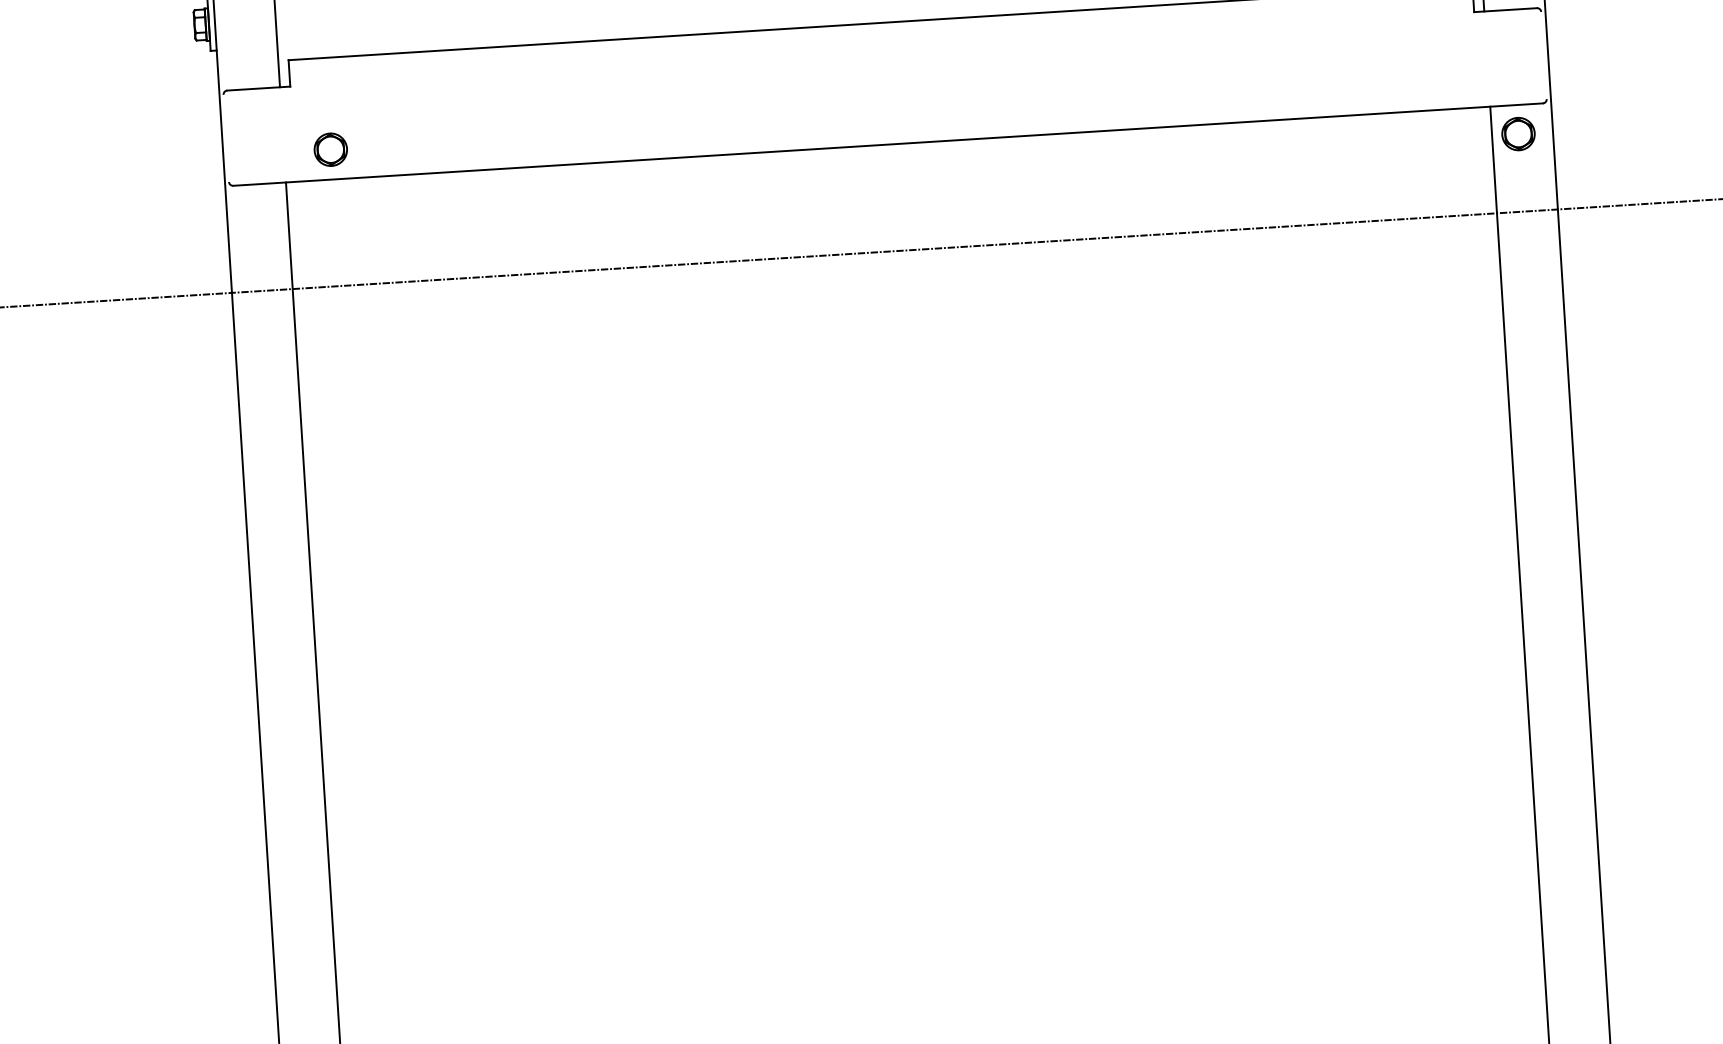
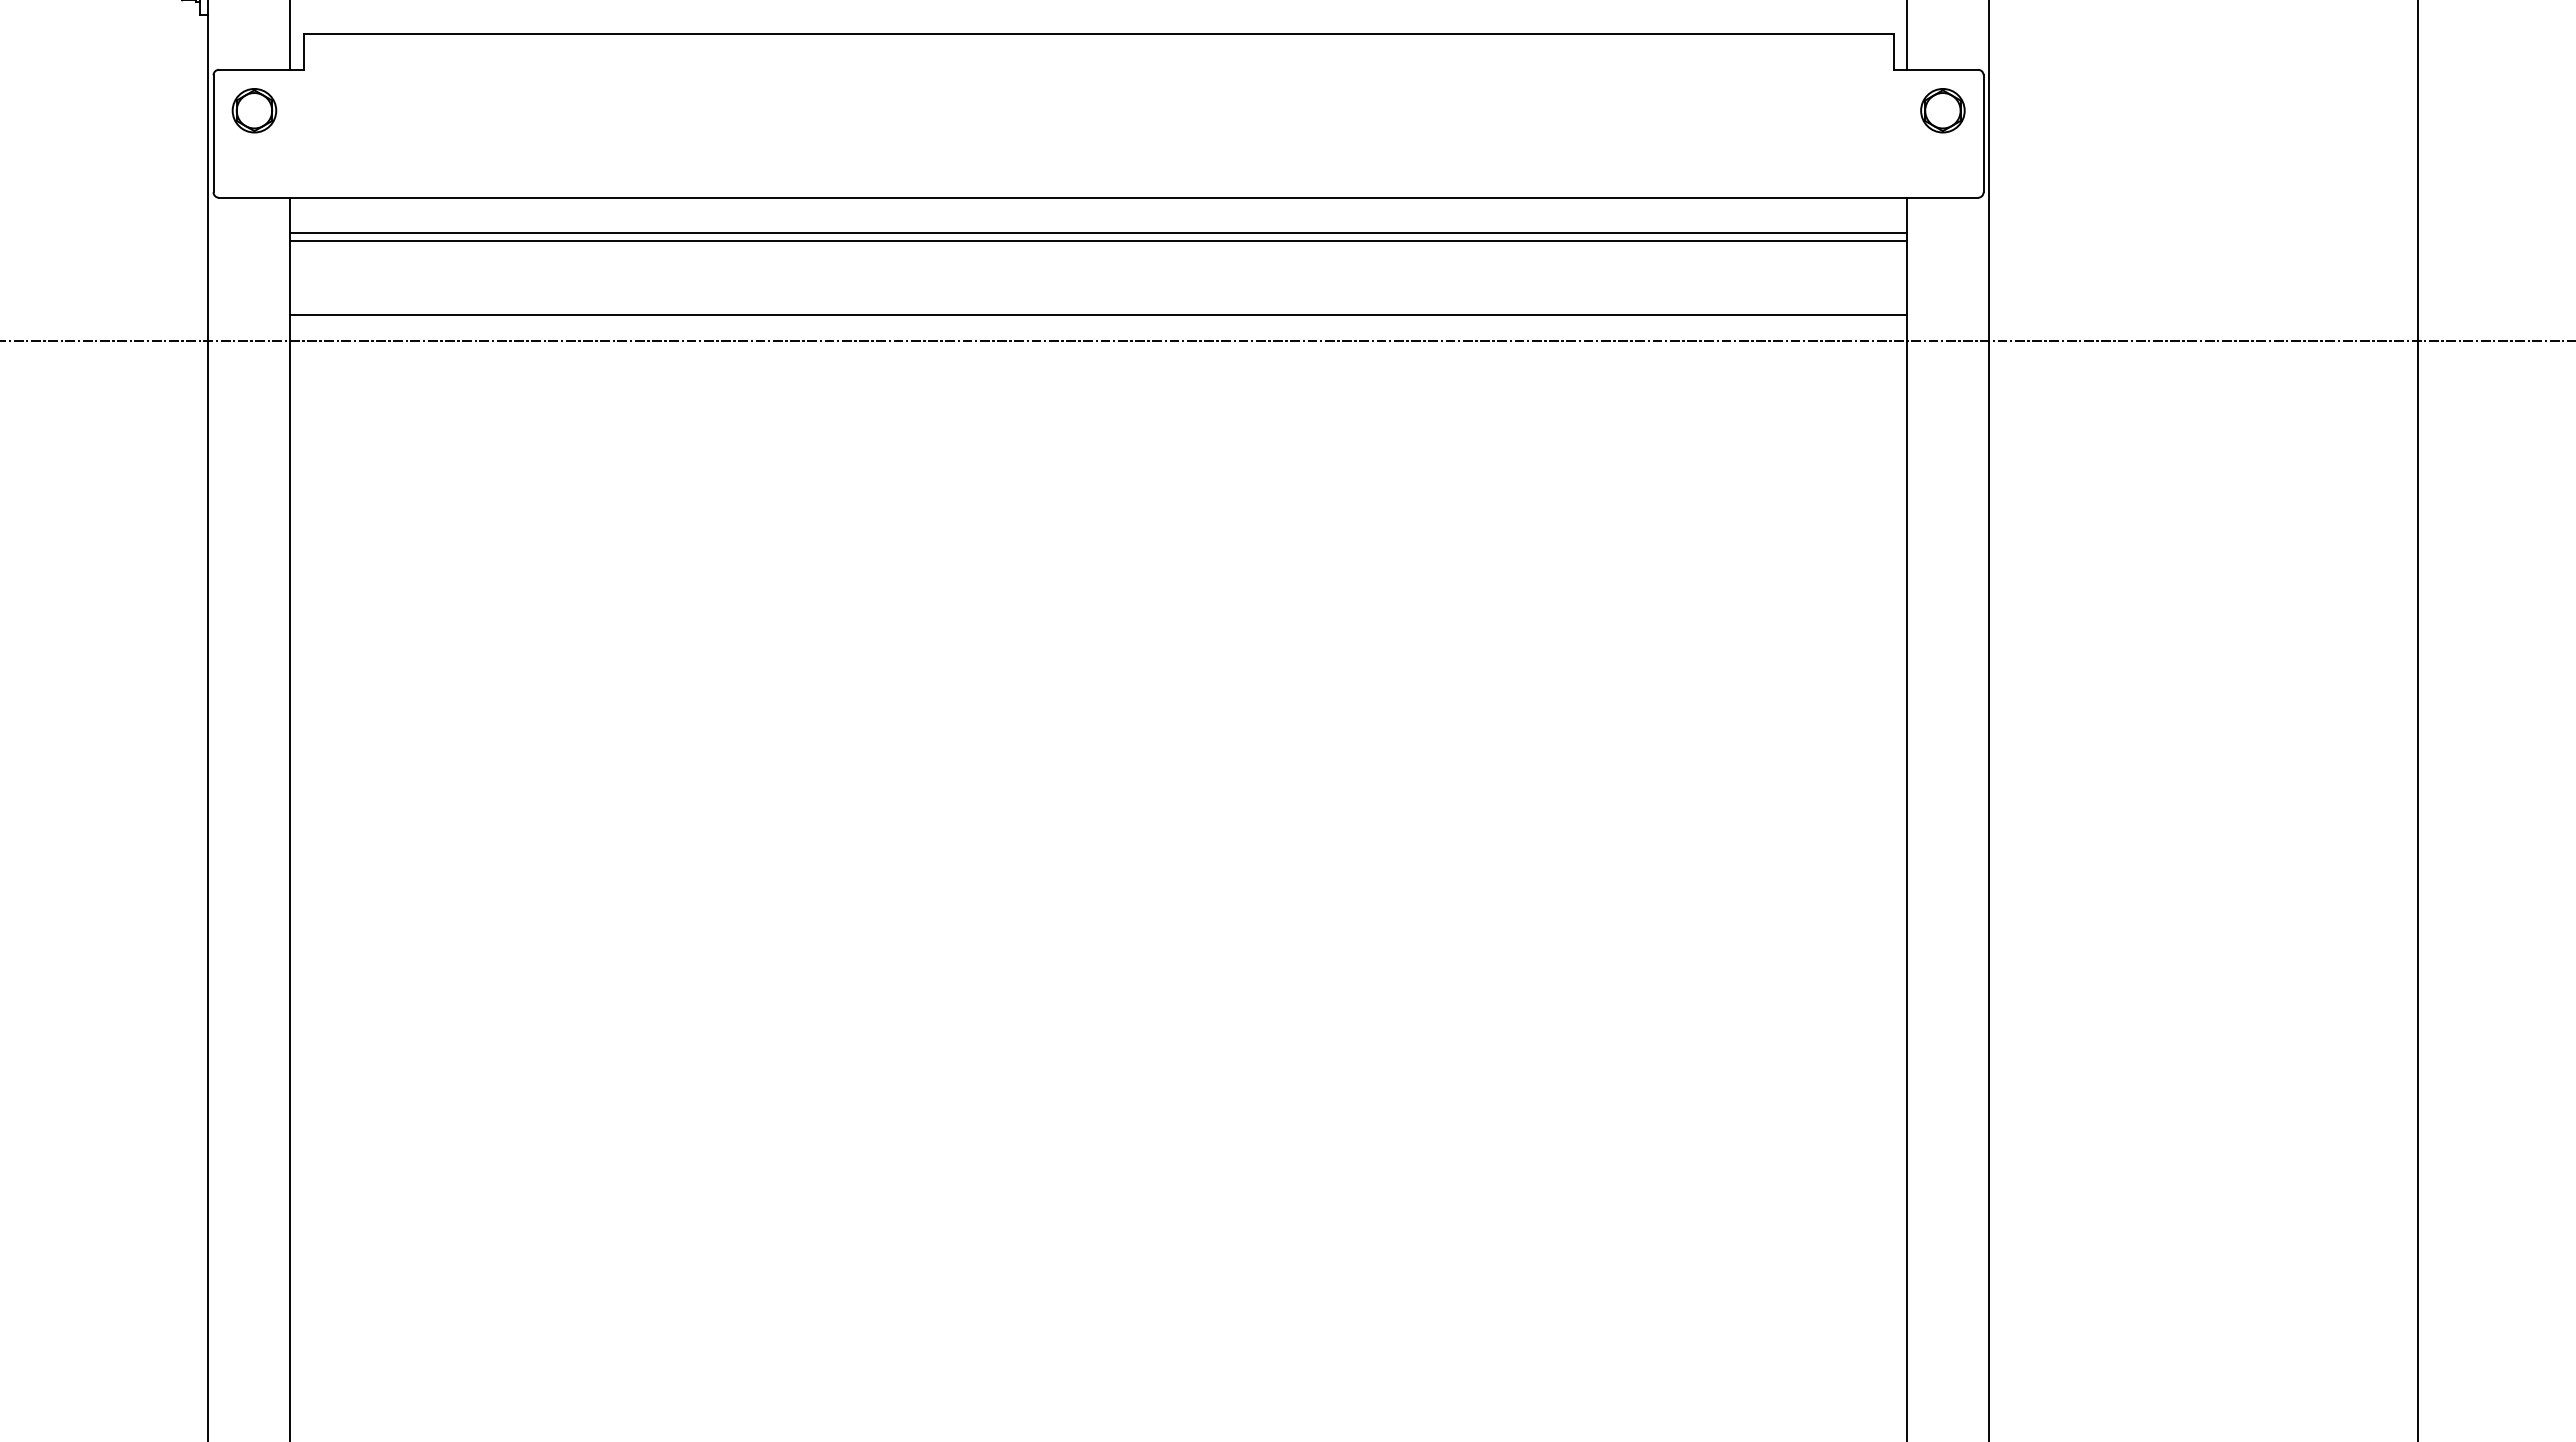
line: (1543, 55) -> (1983, 133), added
part: (1518, 133) -> (1942, 110), moved
line: (226, 138) -> (213, 133), added
part: (330, 149) -> (254, 110), moved
line: (889, 171) -> (1098, 233), added
line: (890, 177) -> (1098, 241), added
line: (893, 232) -> (1098, 315), added

